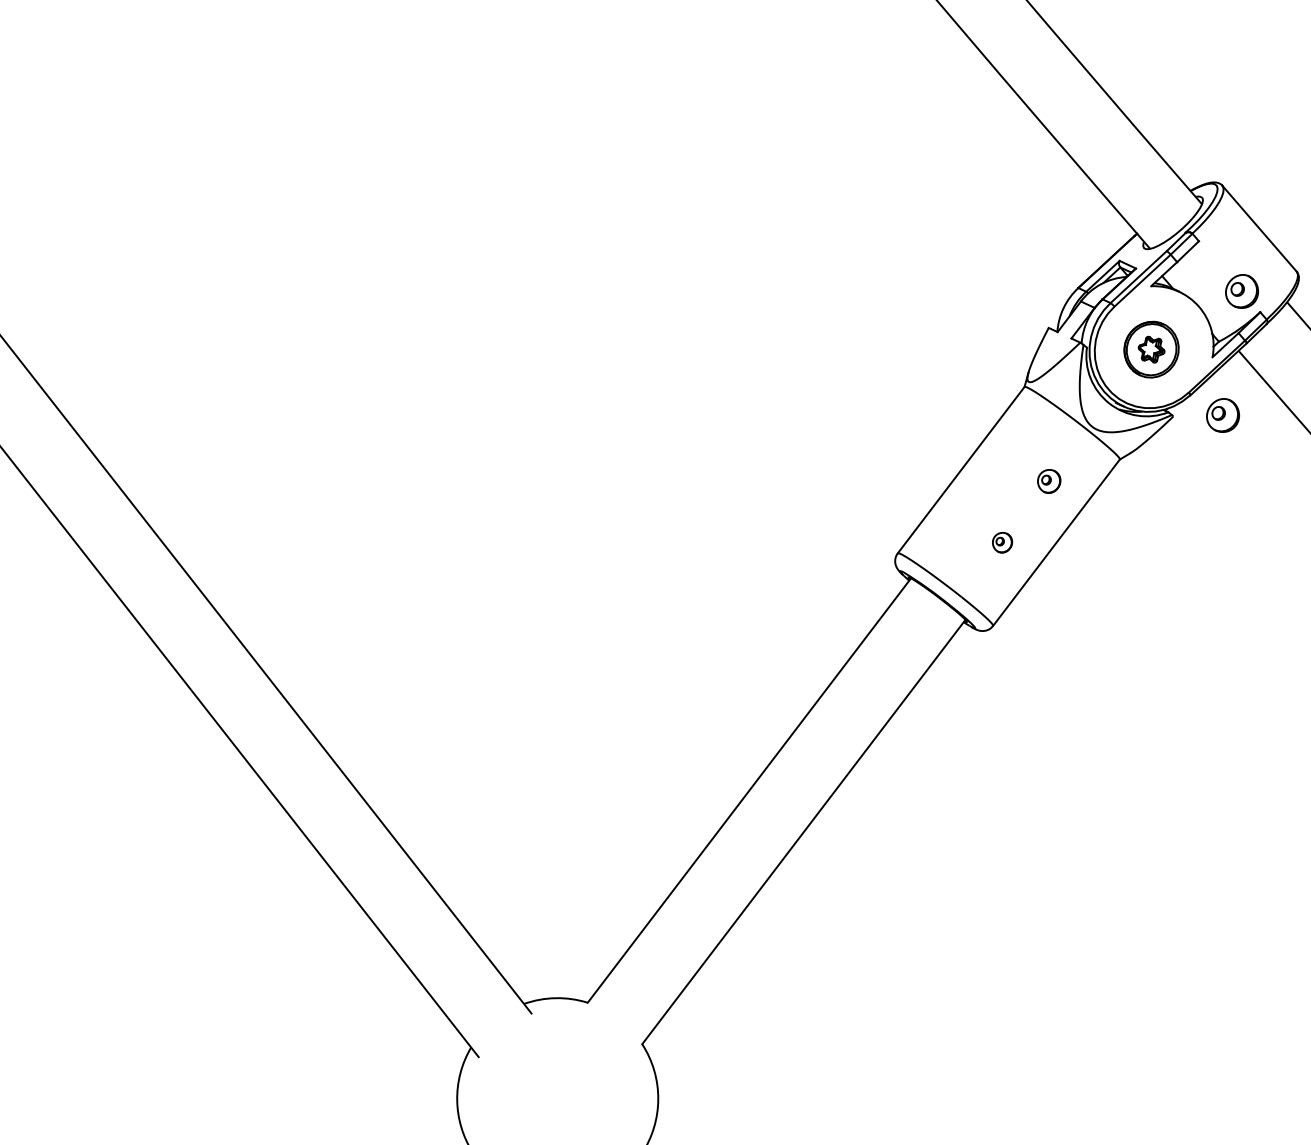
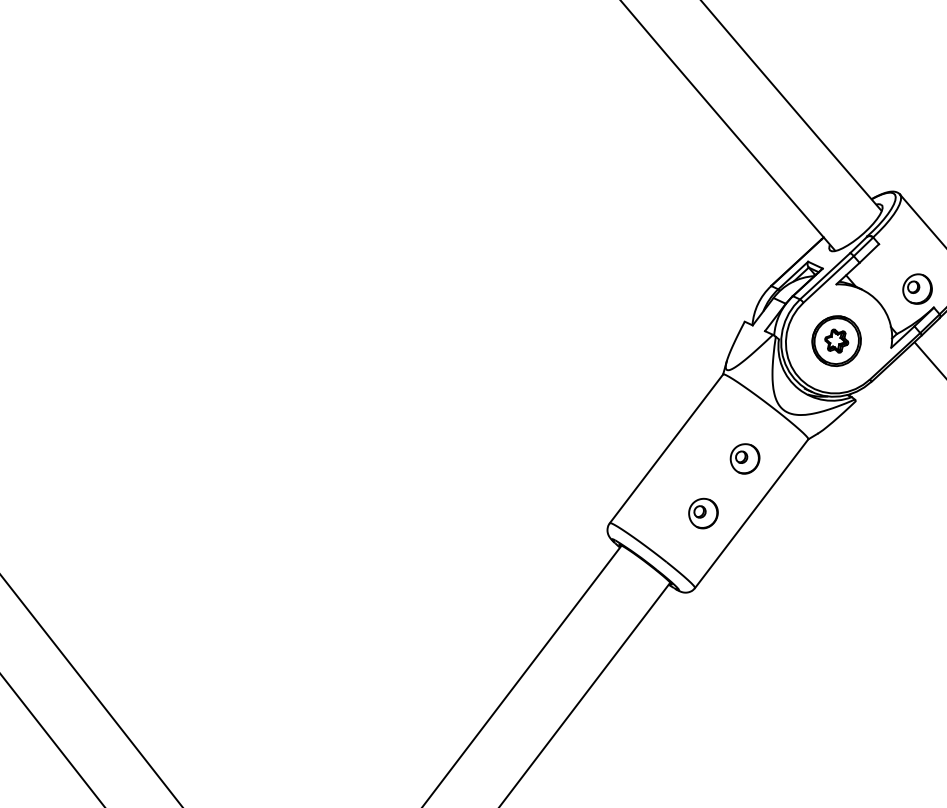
part: (1222, 415) -> (900, 399), removed
part: (1049, 481) -> (745, 458), size x1.43
part: (1002, 542) -> (703, 513), size x1.67

